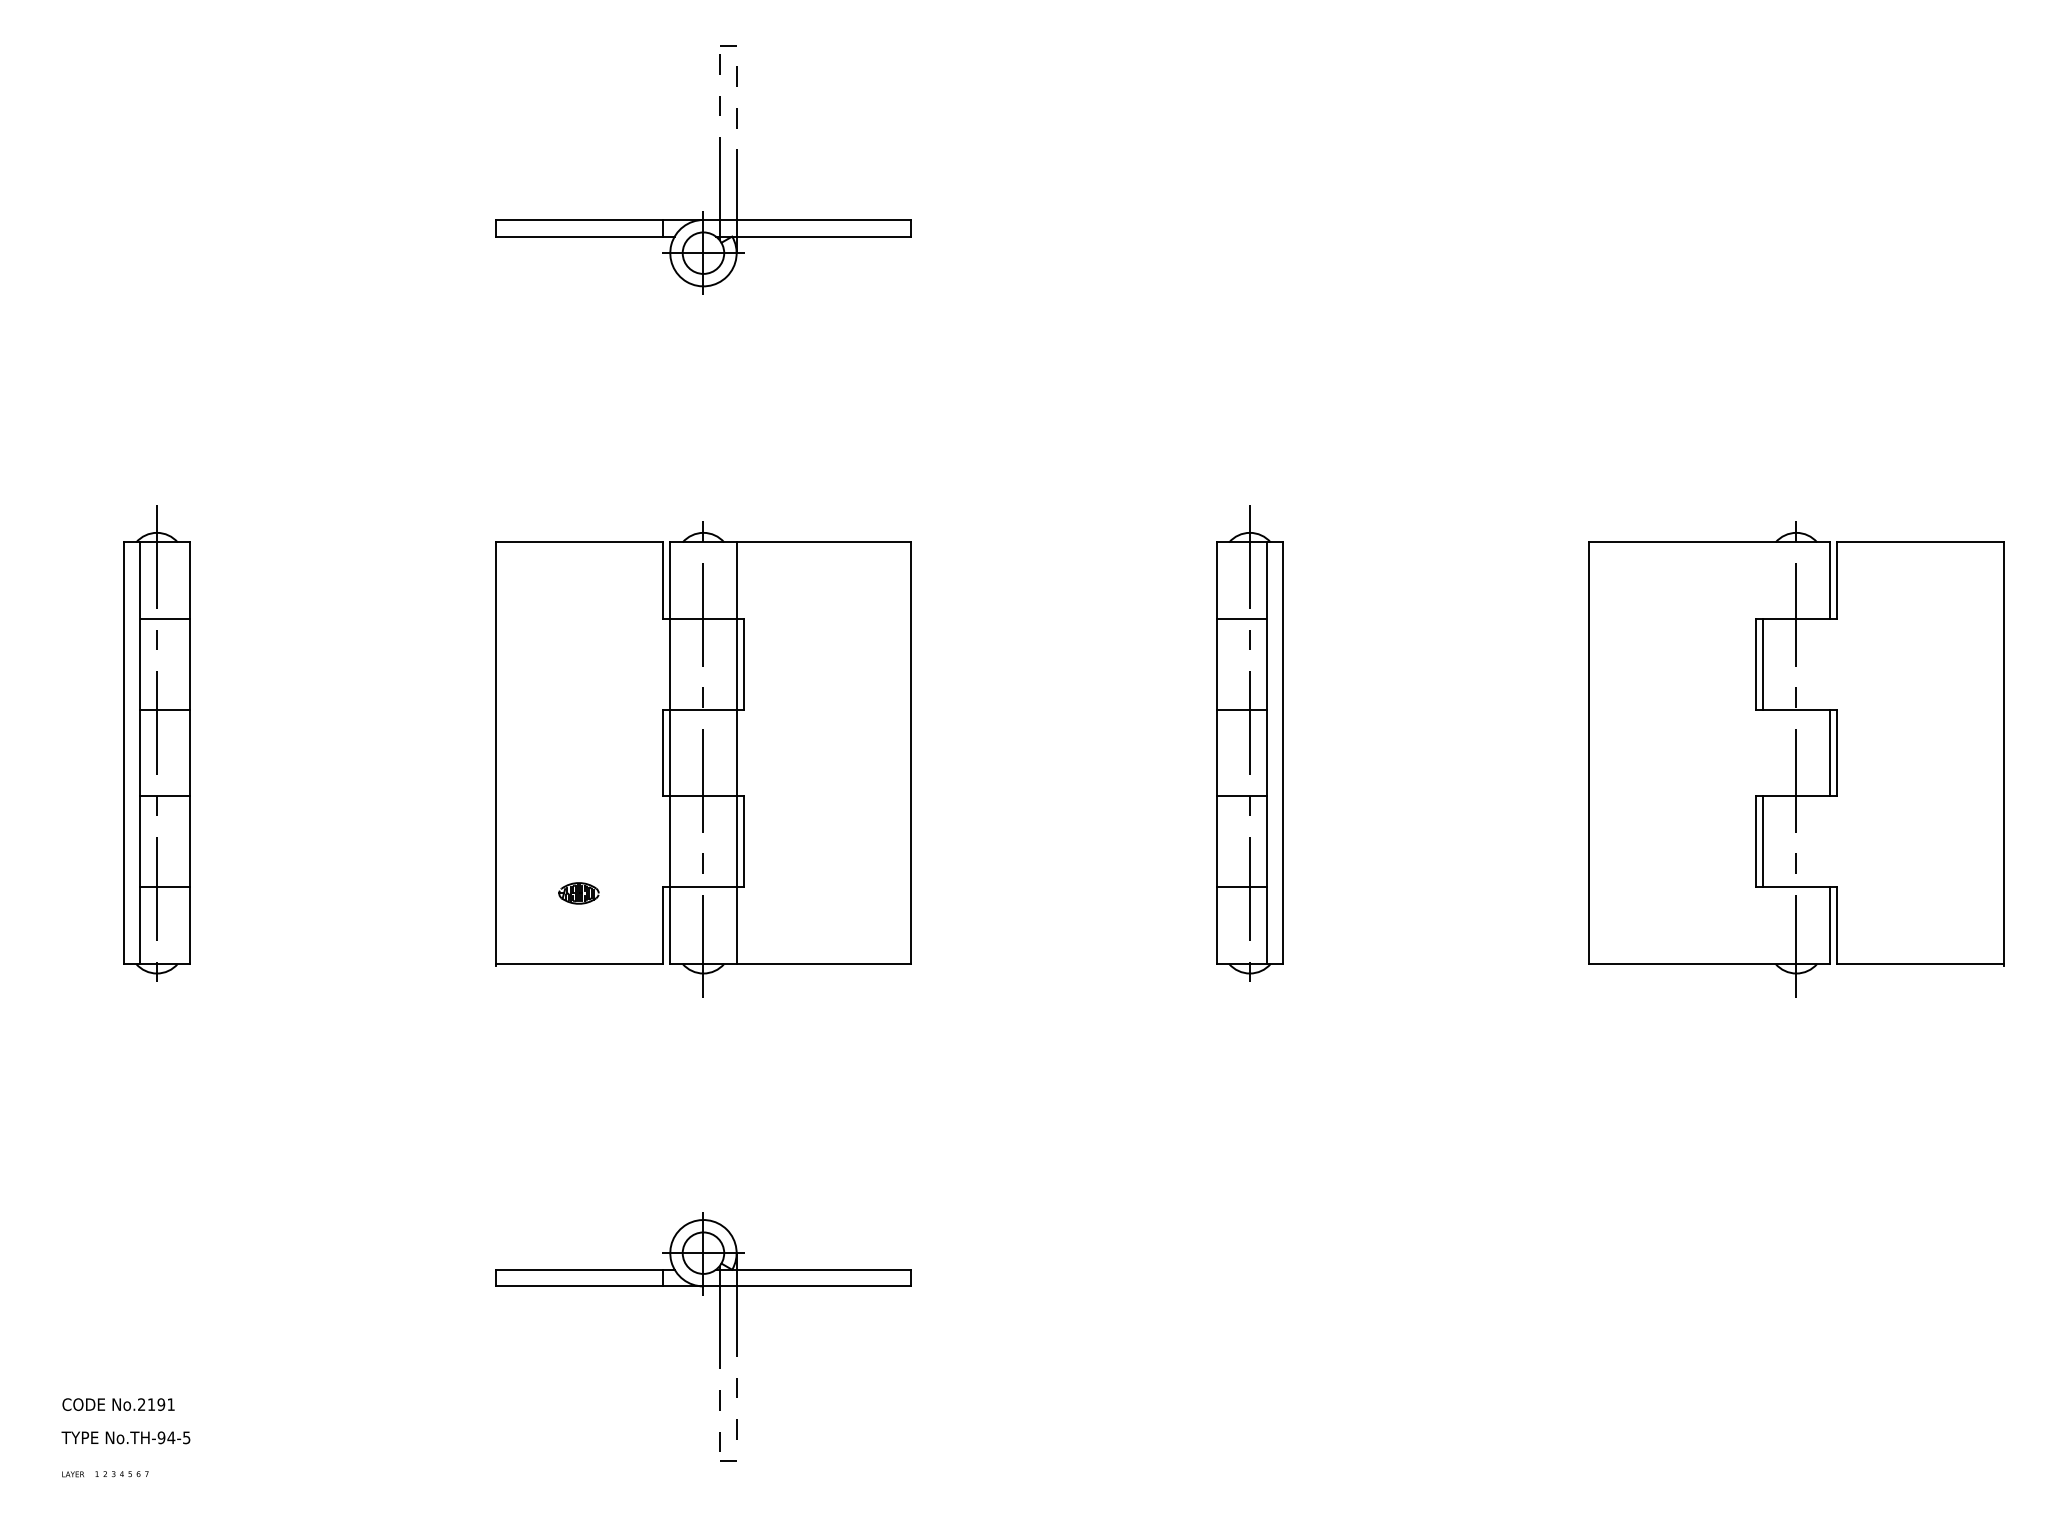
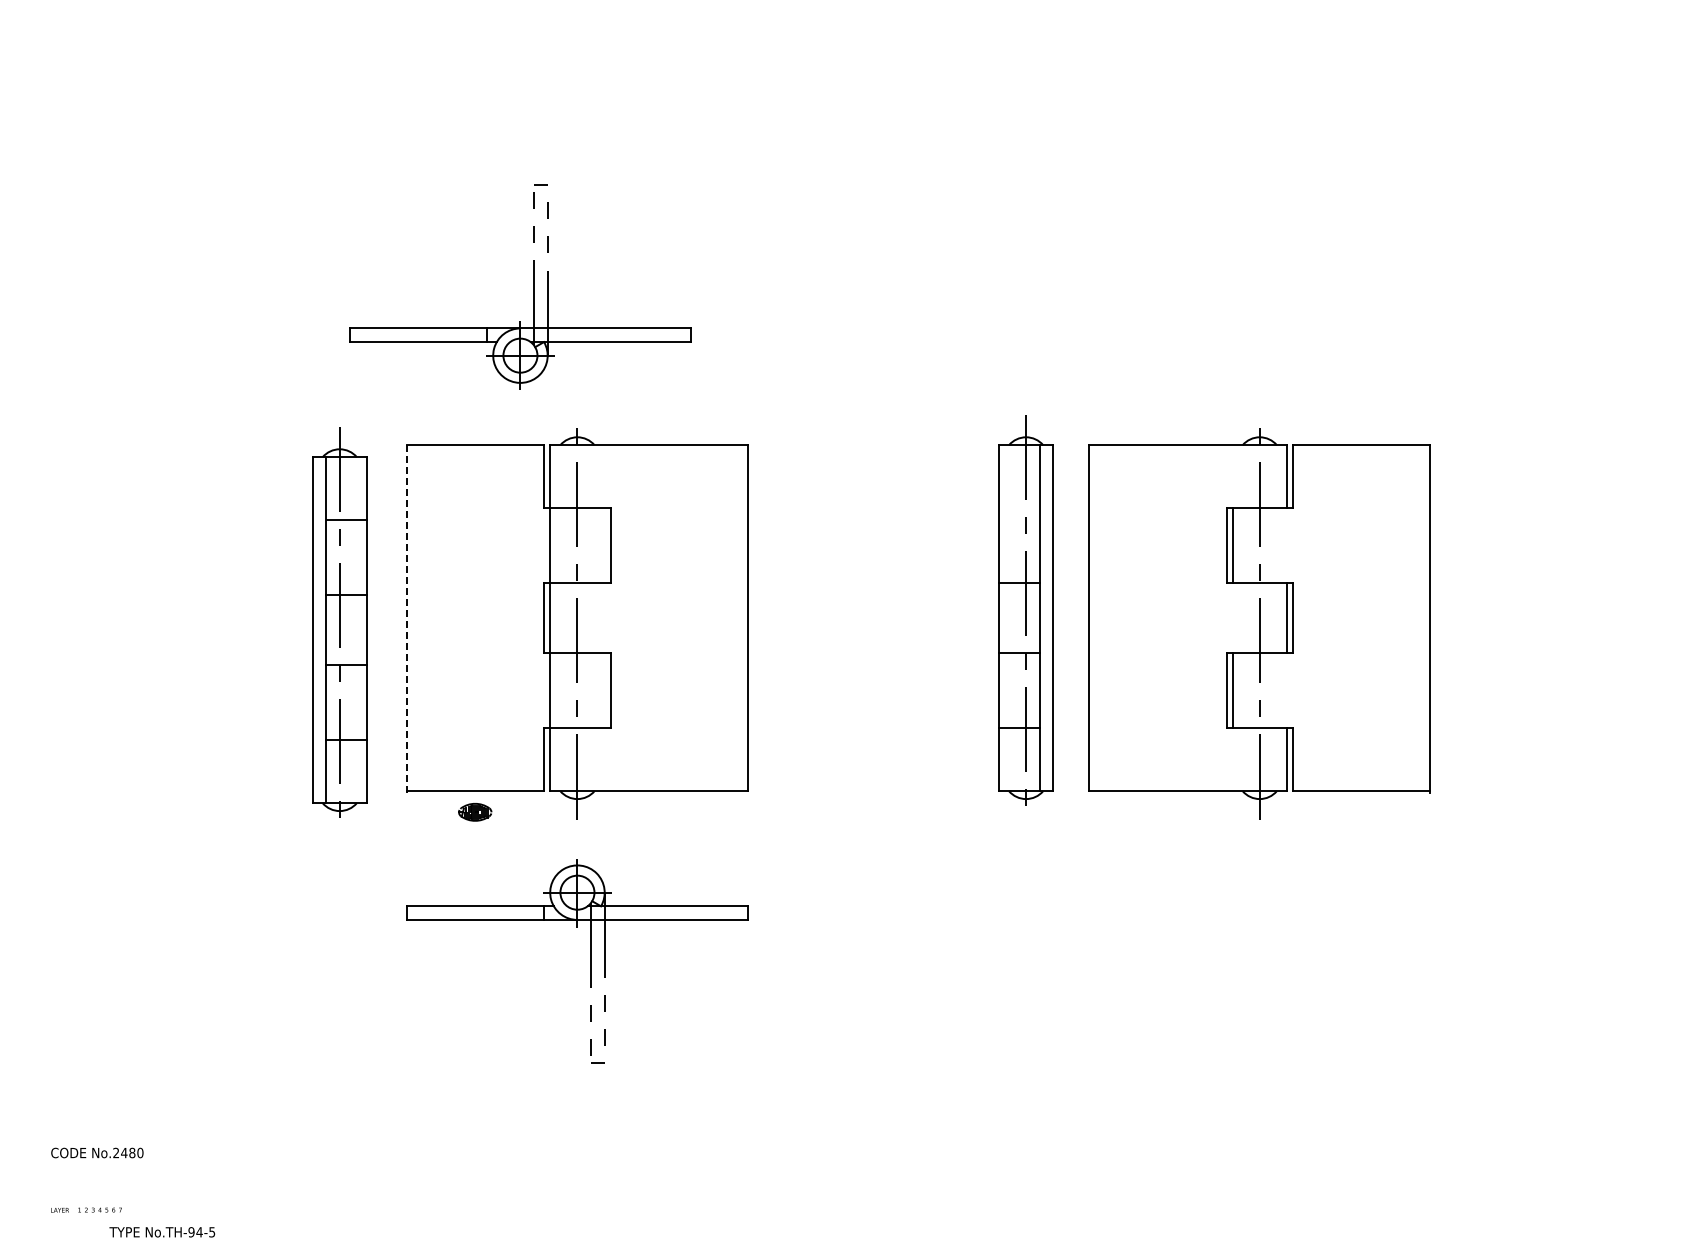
part: (719, 168) -> (533, 286), moved
line: (1240, 619) -> (1018, 508), removed
part: (156, 743) -> (339, 622), moved
line: (736, 753) -> (604, 618), removed
line: (496, 754) -> (407, 619), solid -> dashed
part: (1796, 759) -> (1259, 623), moved
part: (579, 893) -> (475, 812), moved
part: (719, 1337) -> (590, 961), moved
text: (161, 1403) -> (132, 1152), No.2191 -> No.2480
text: (126, 1438) -> (162, 1232), moved

